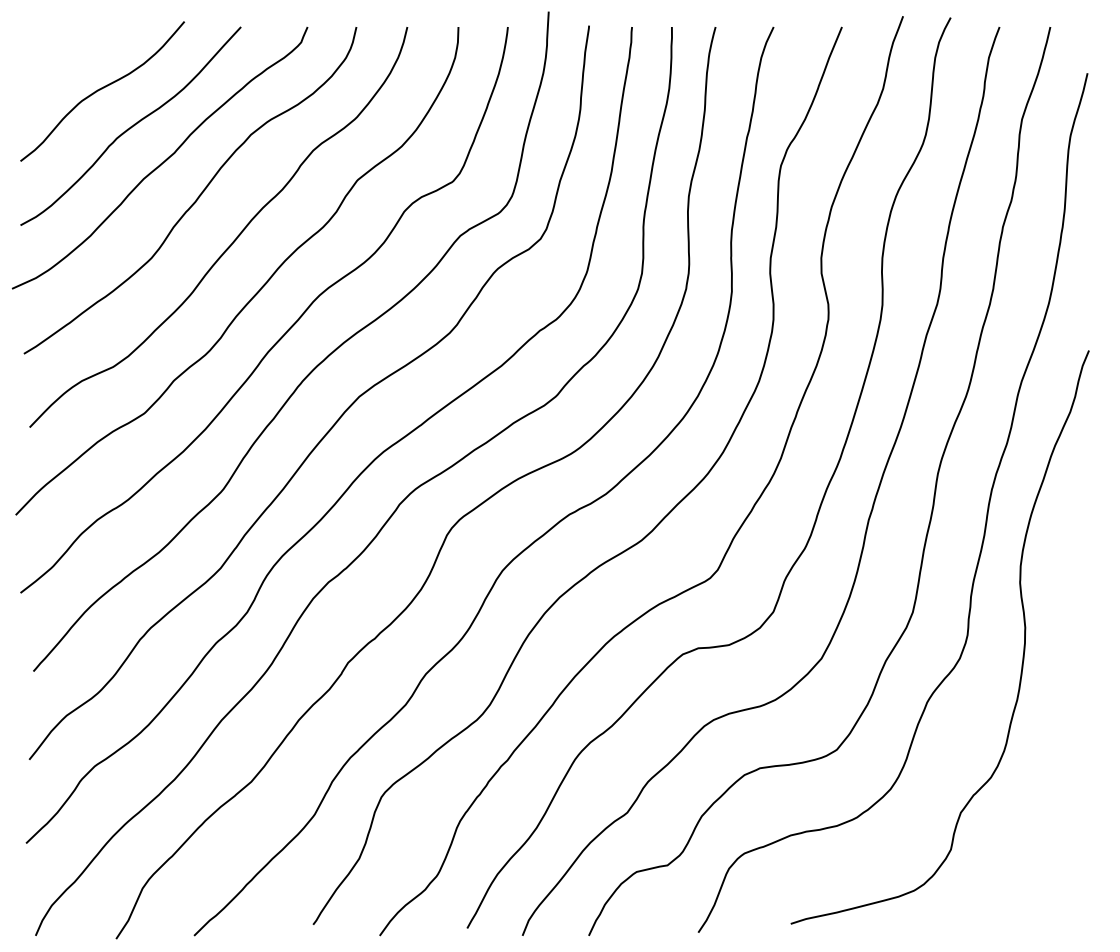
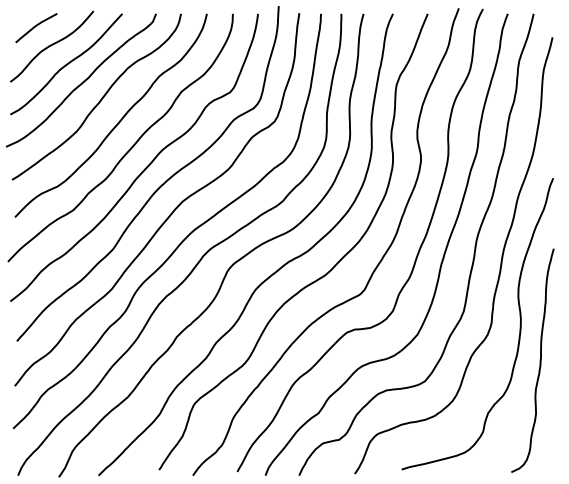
curve: (69, 53) -> (35, 27), added
curve: (1061, 709) -> (539, 360), added

